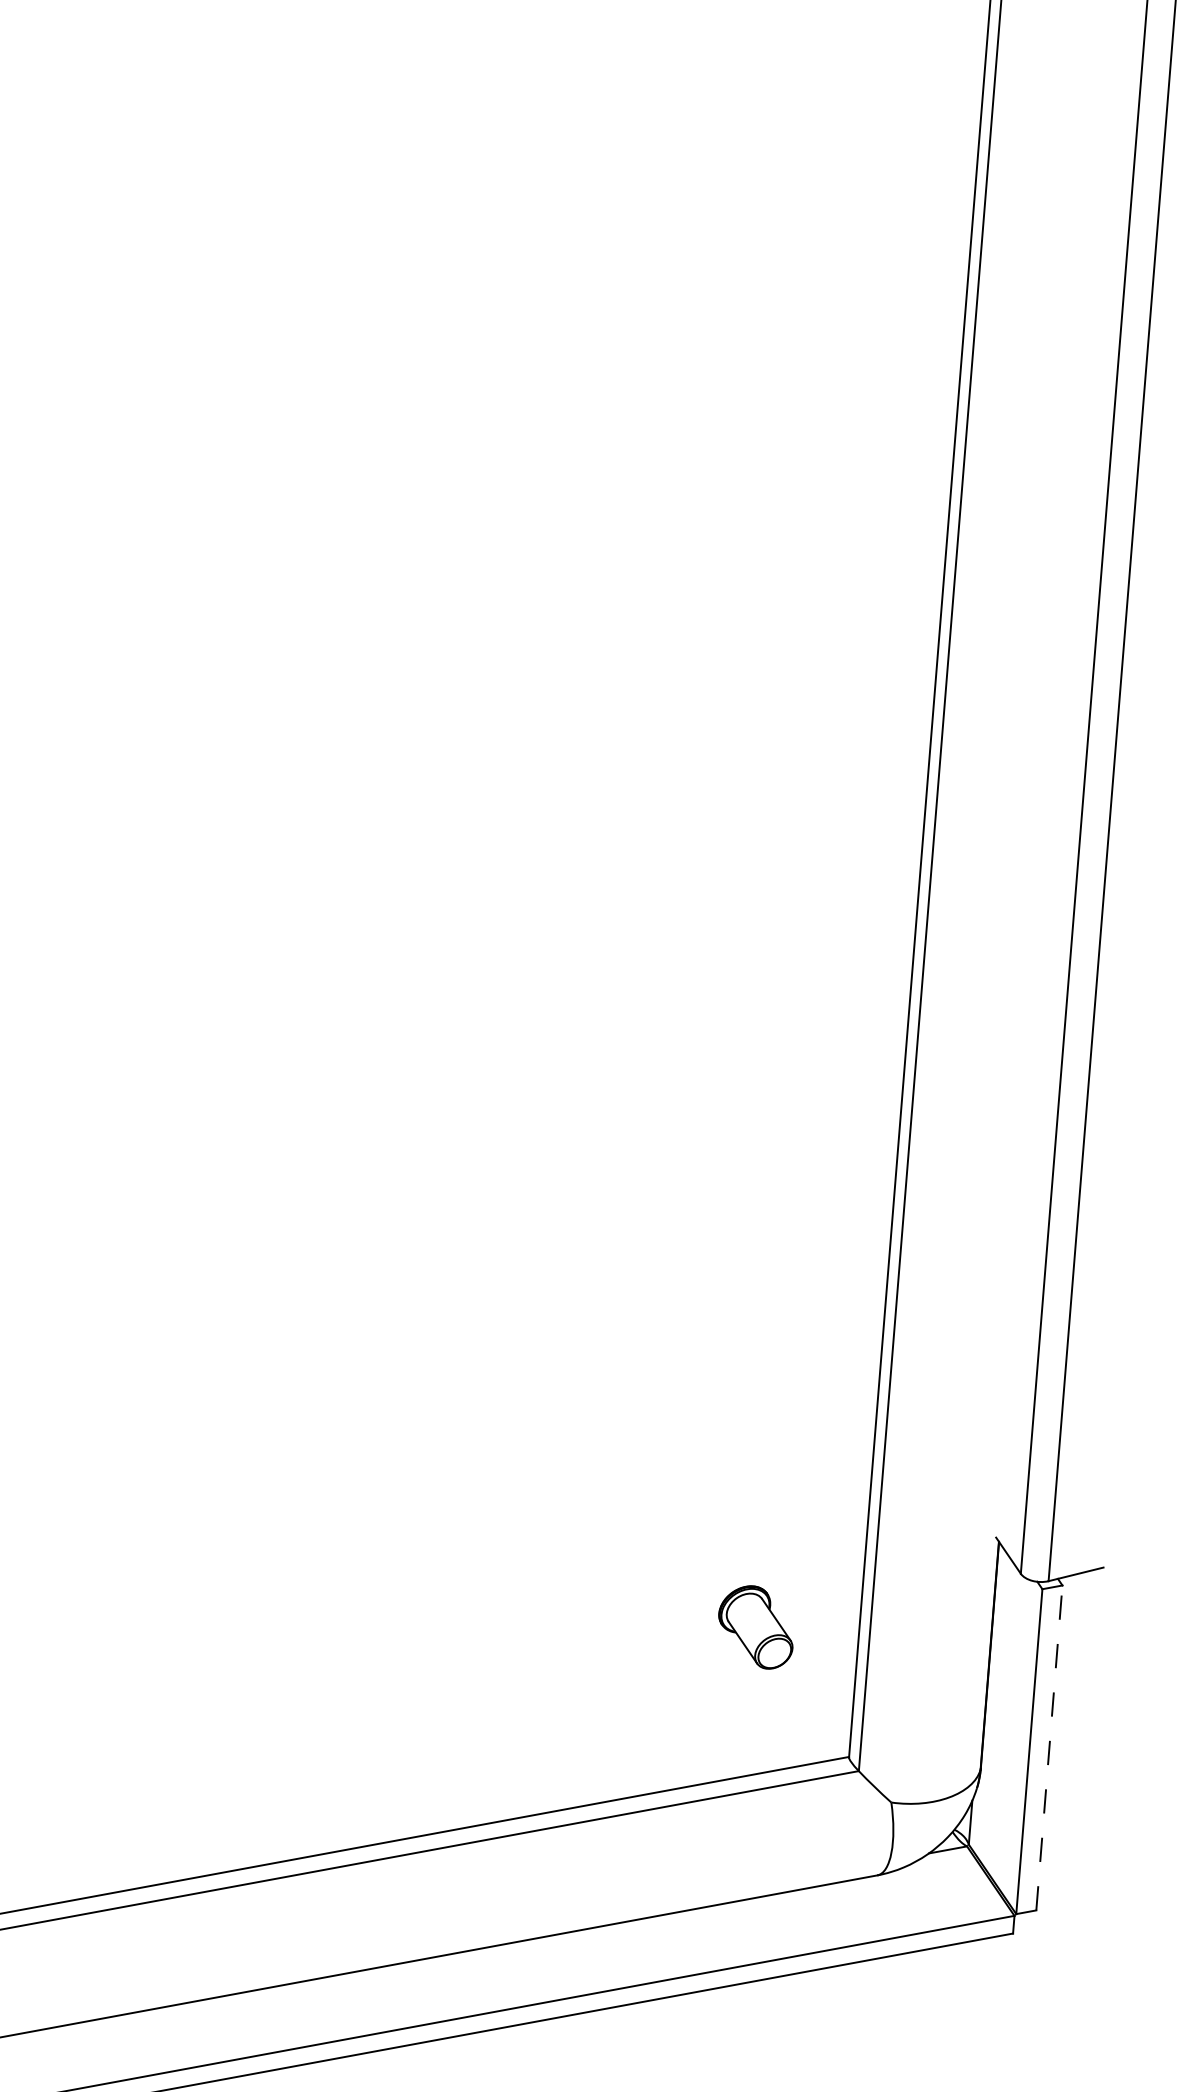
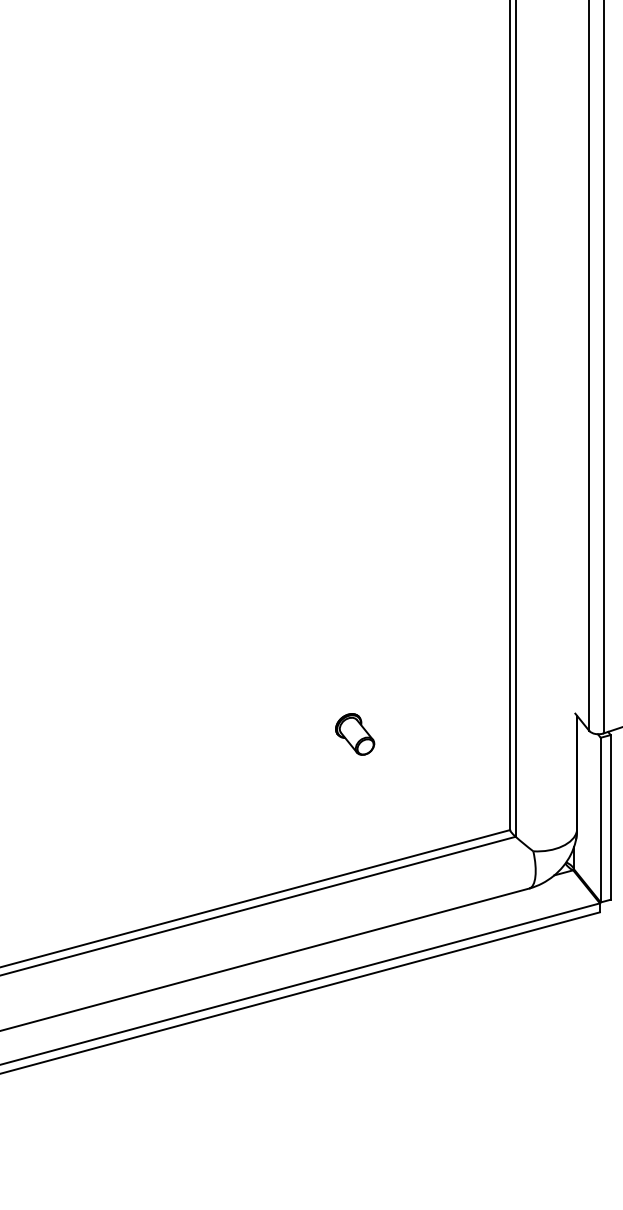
part: (756, 1627) -> (355, 734), moved
line: (1049, 1746) -> (610, 816), dashed -> solid

